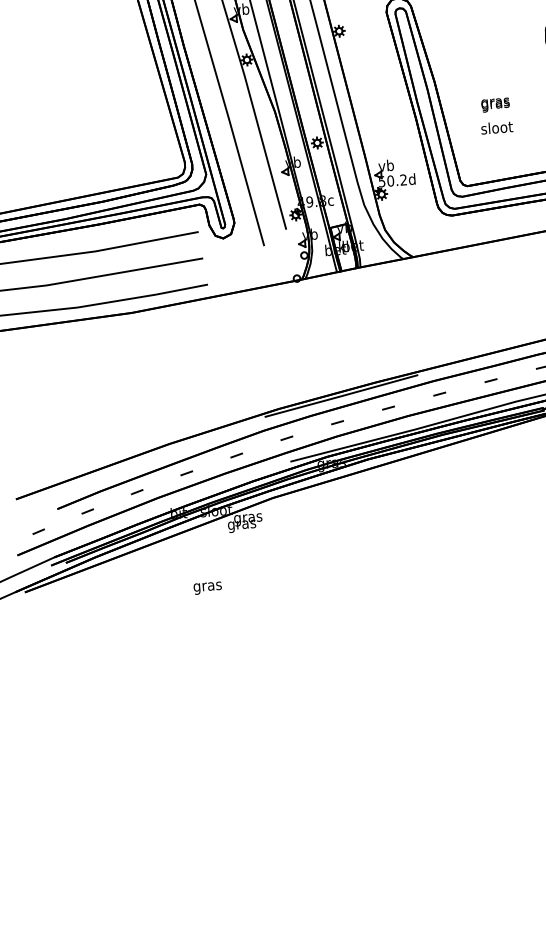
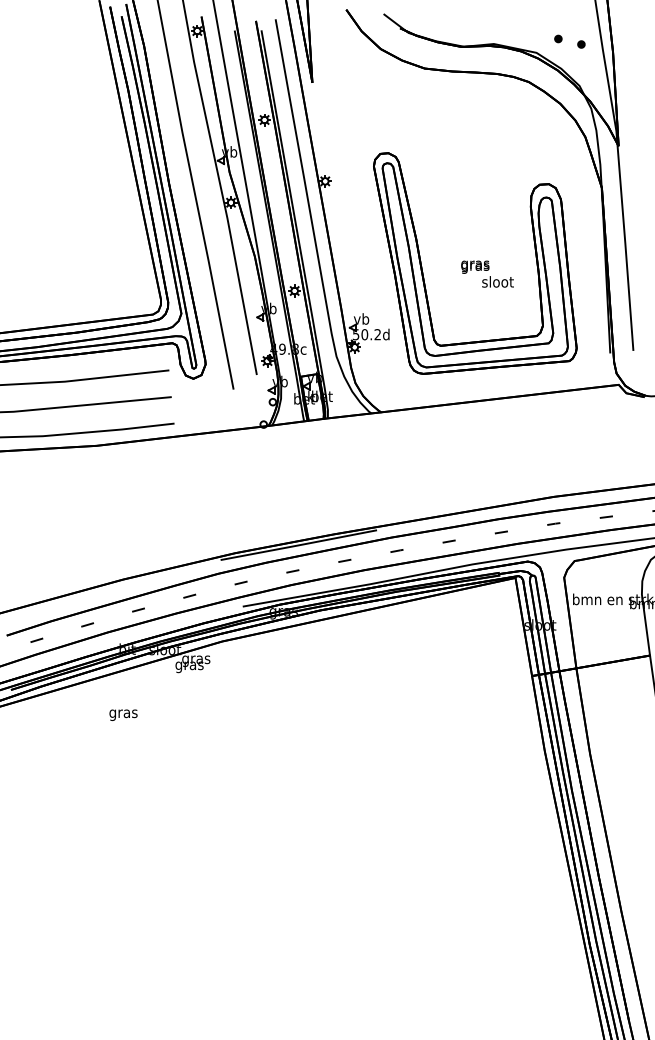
text: (496, 127) -> (497, 281), moved
text: (207, 587) -> (123, 714), moved

